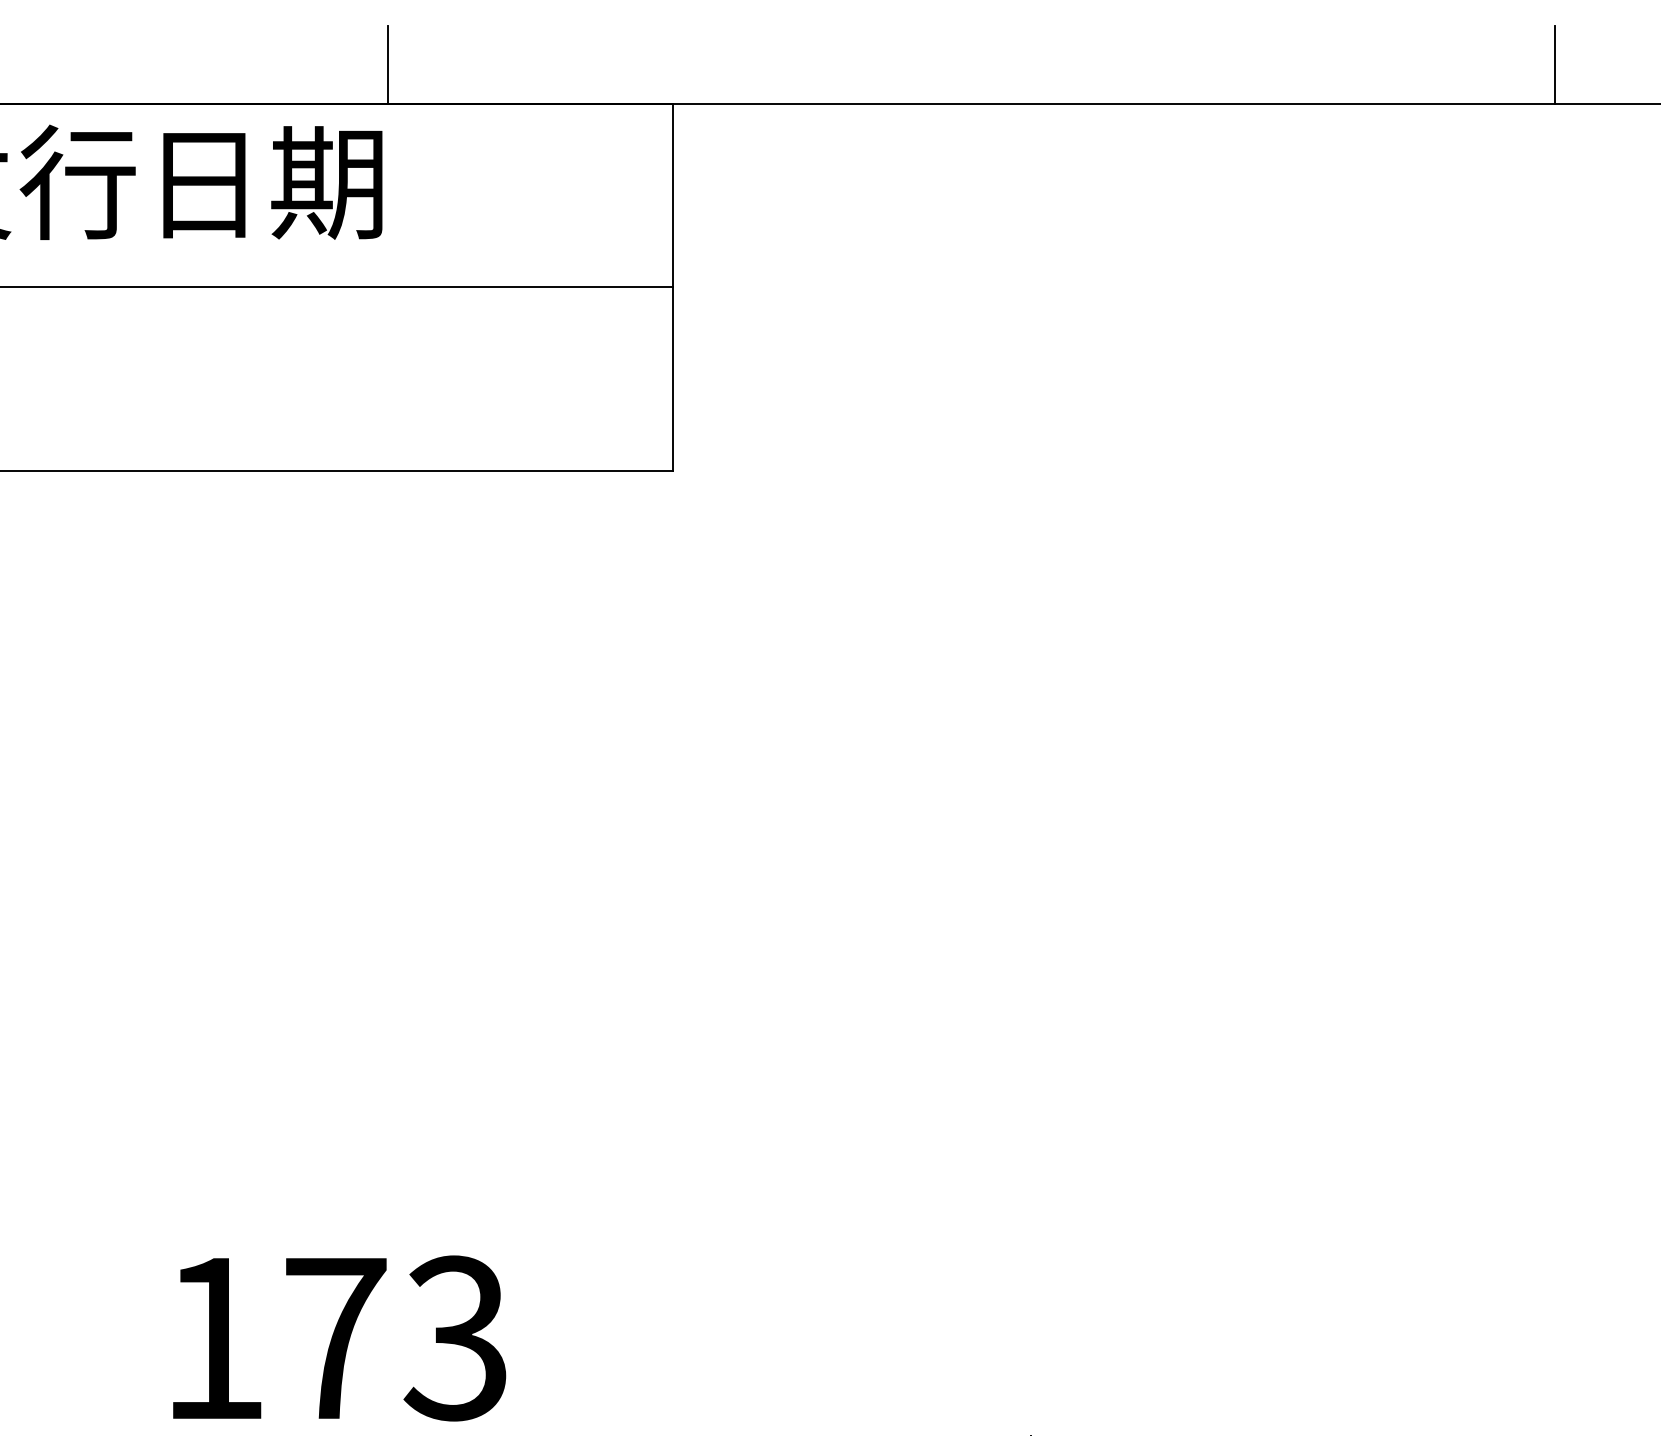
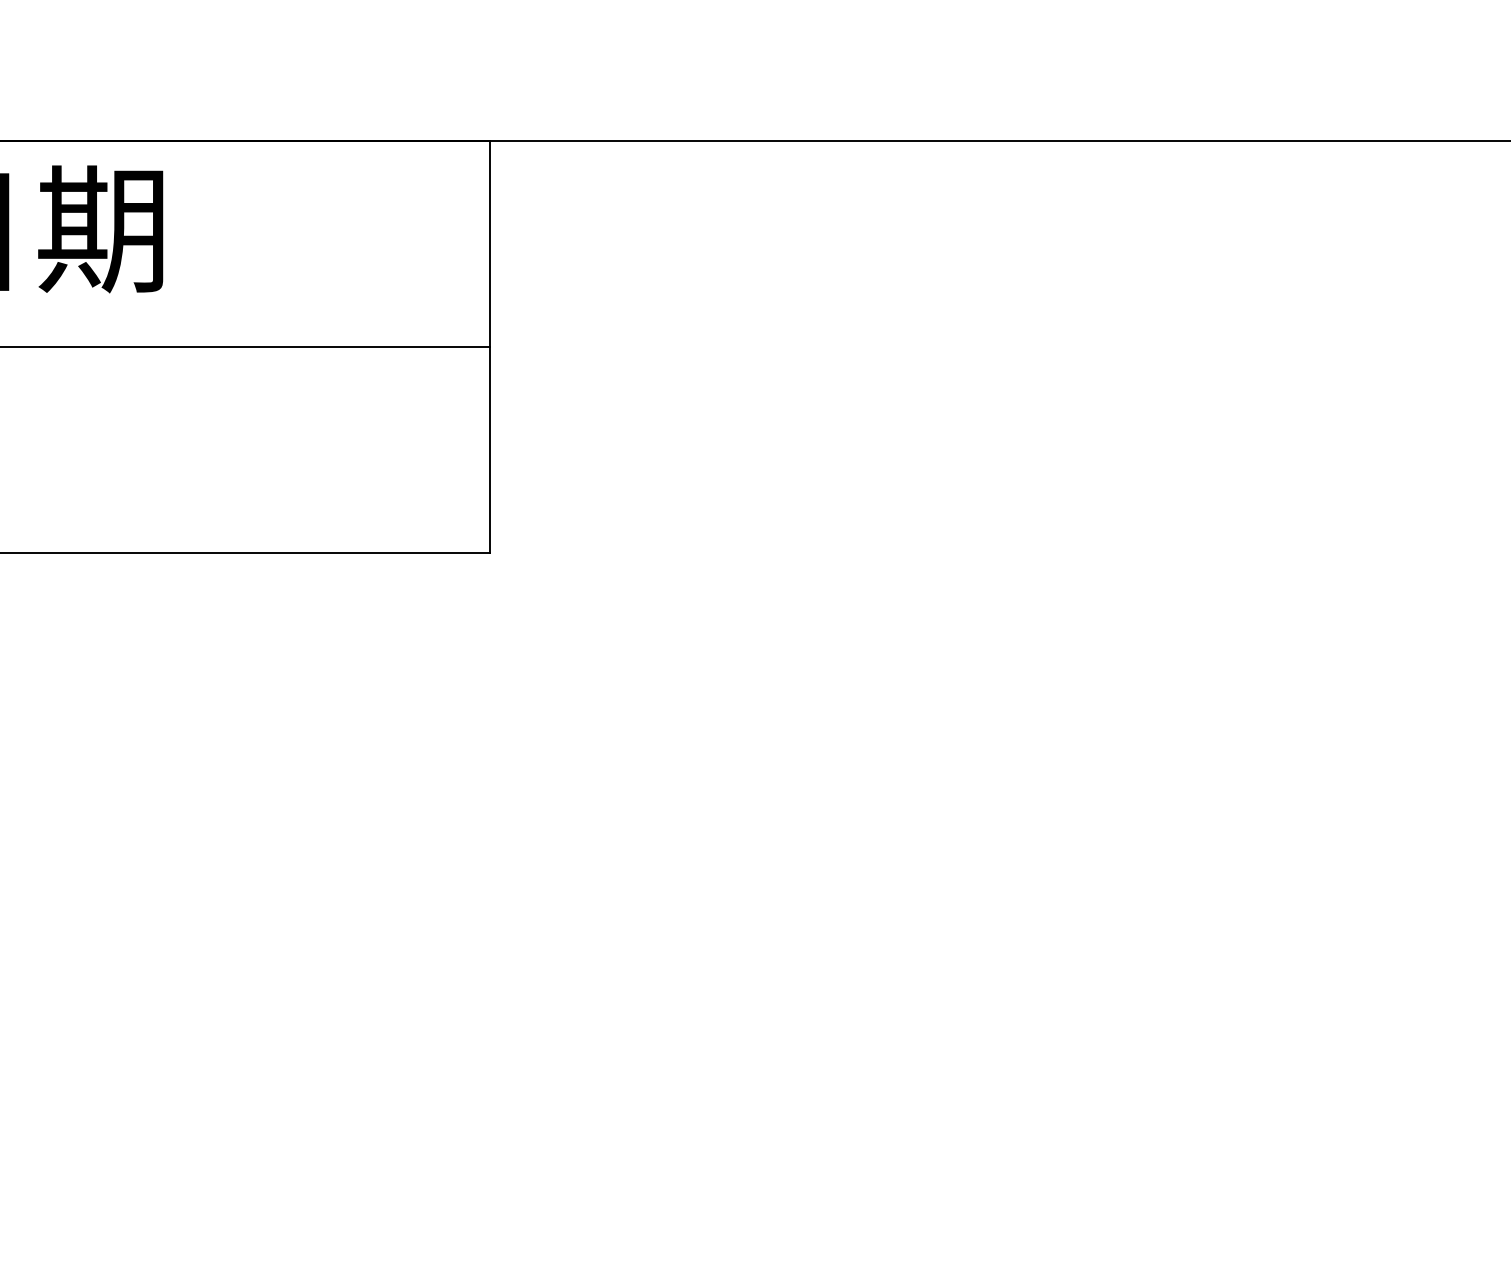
line: (388, 65) -> (169, 97), removed
line: (1554, 65) -> (1480, 97), removed

